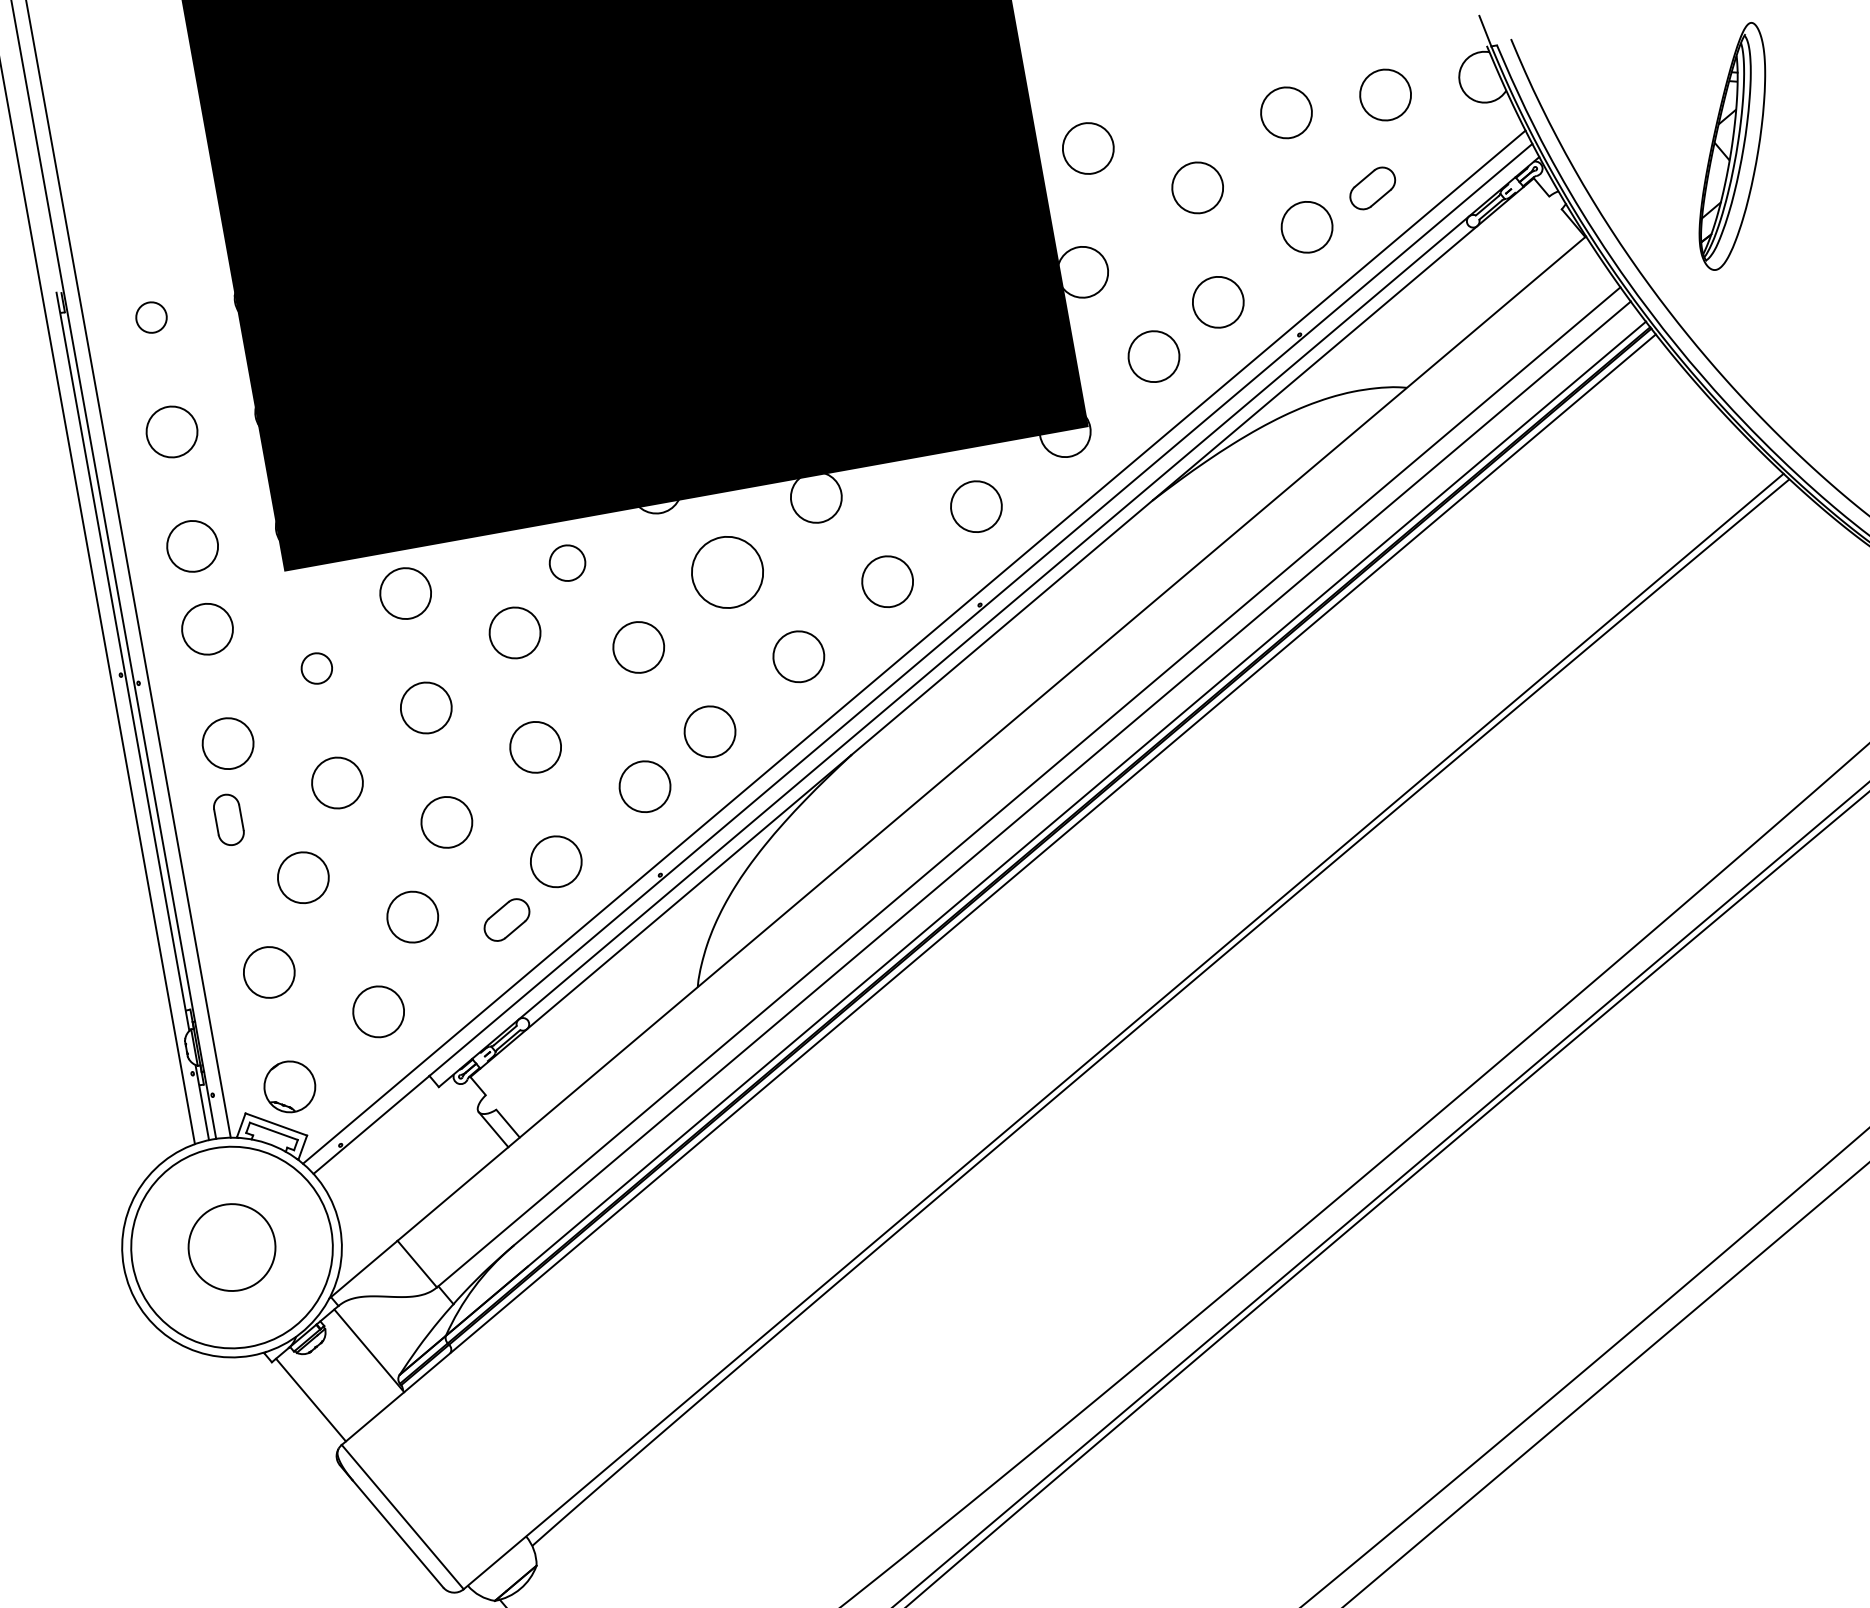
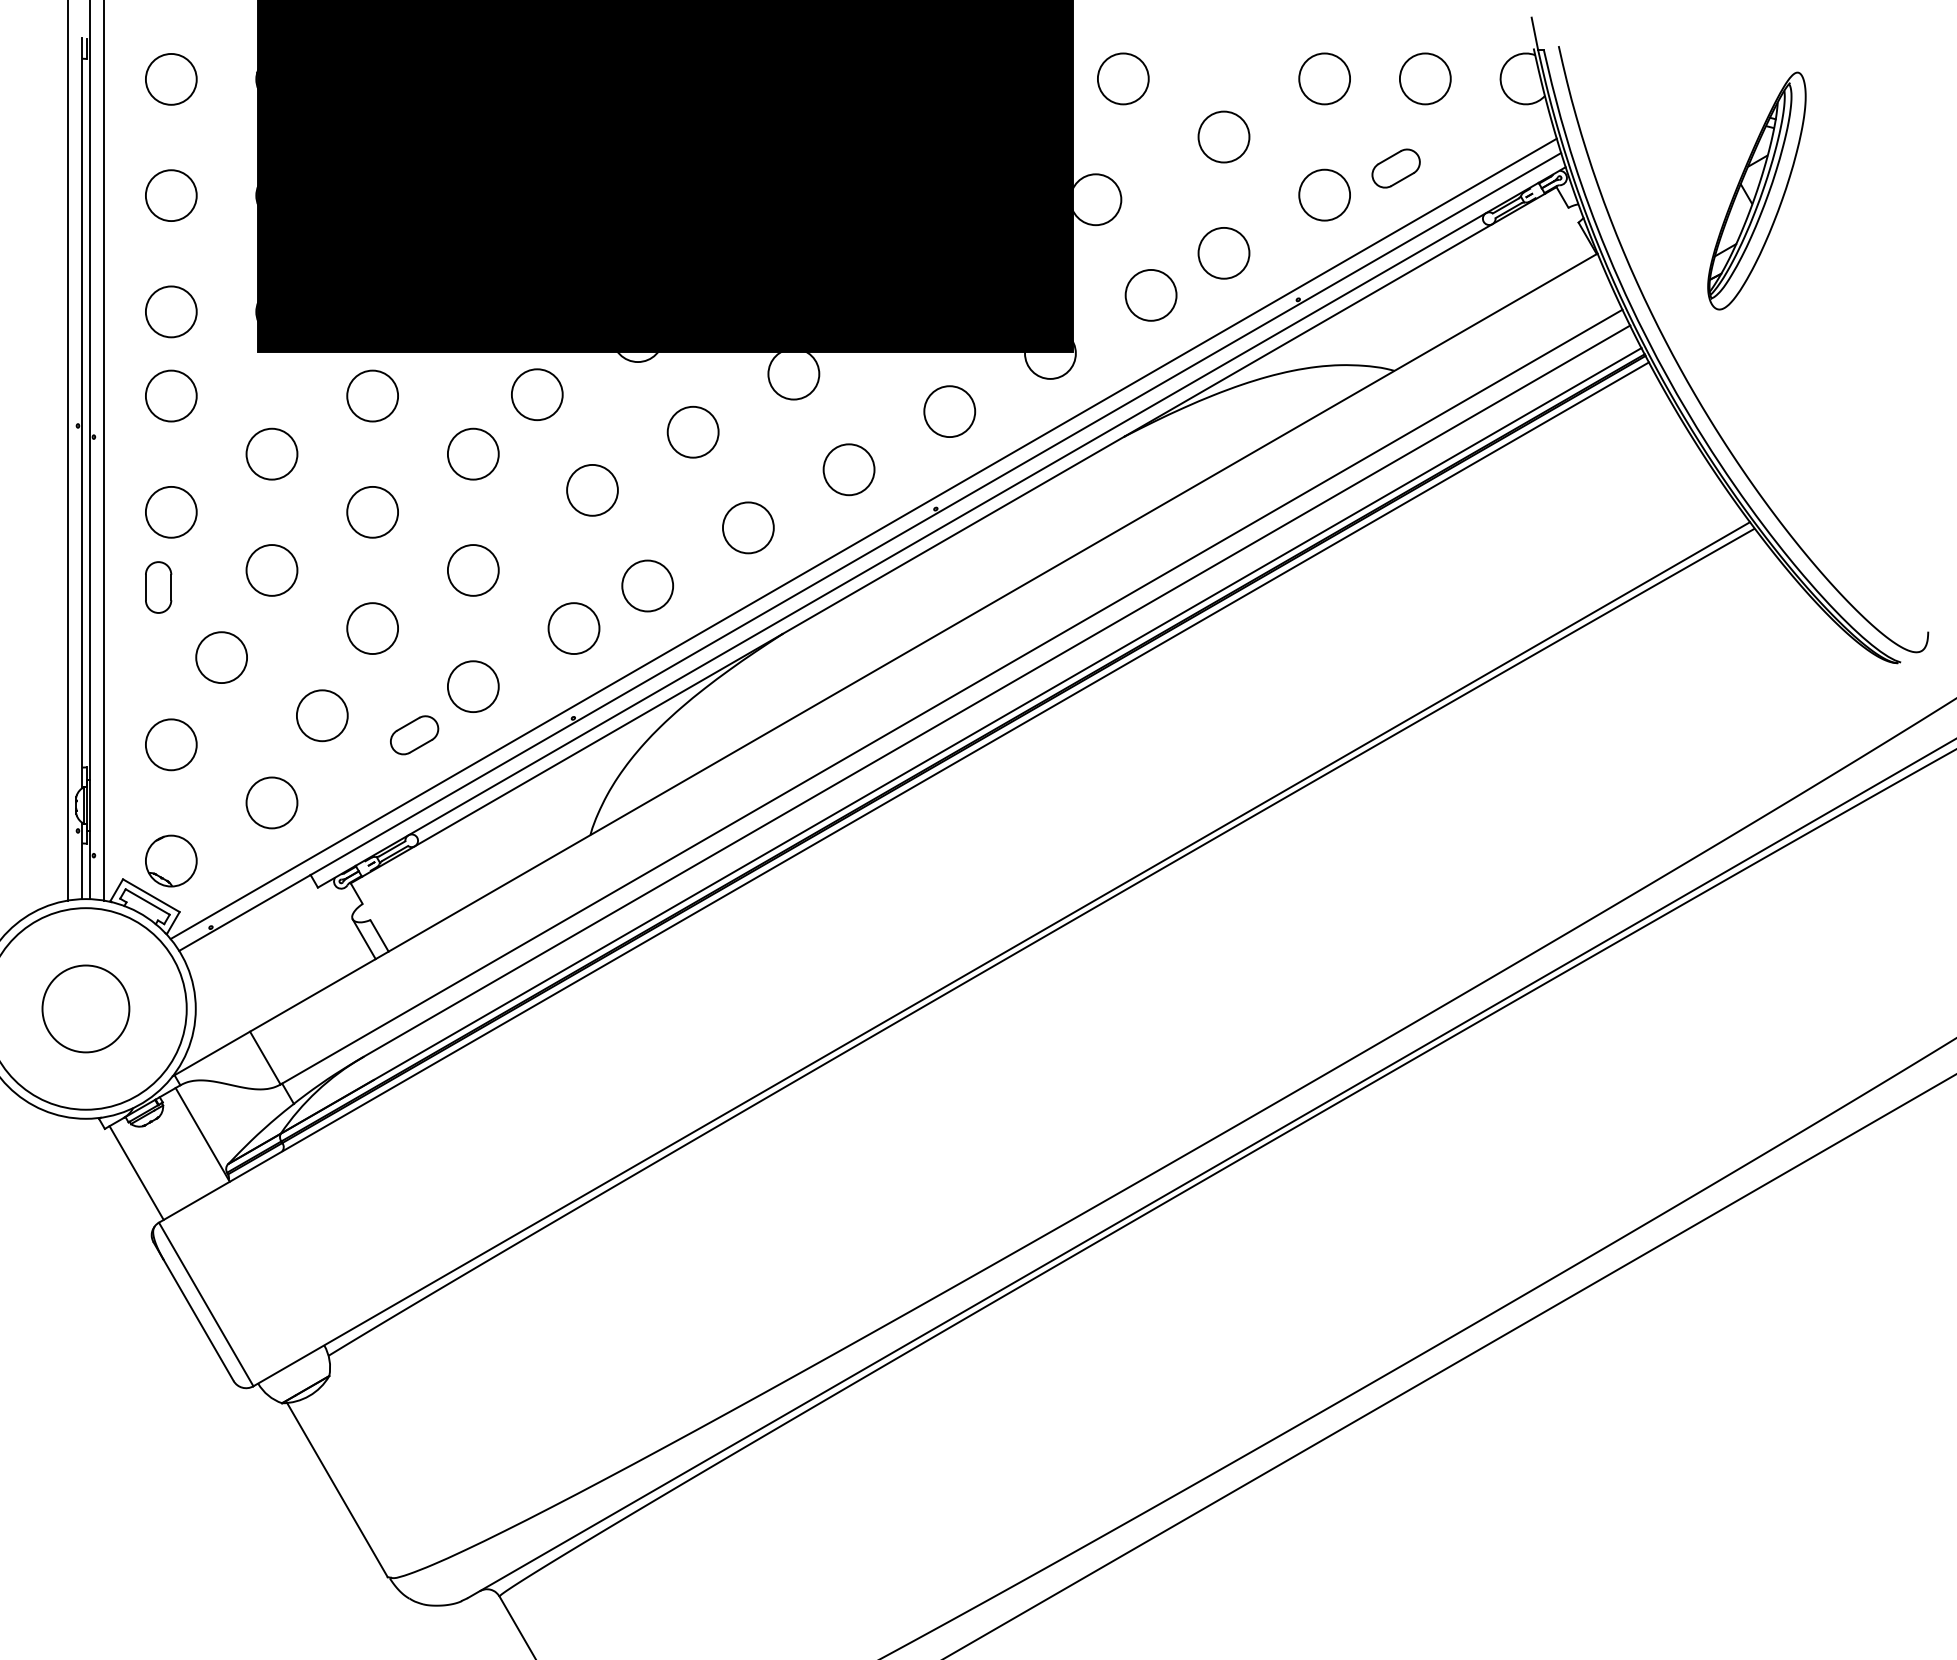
circle: (151, 317) -> (171, 79), size x1.67
circle: (567, 562) -> (537, 394), size x1.43
circle: (726, 571) -> (692, 431), size x0.71
circle: (316, 668) -> (271, 453), size x1.67

